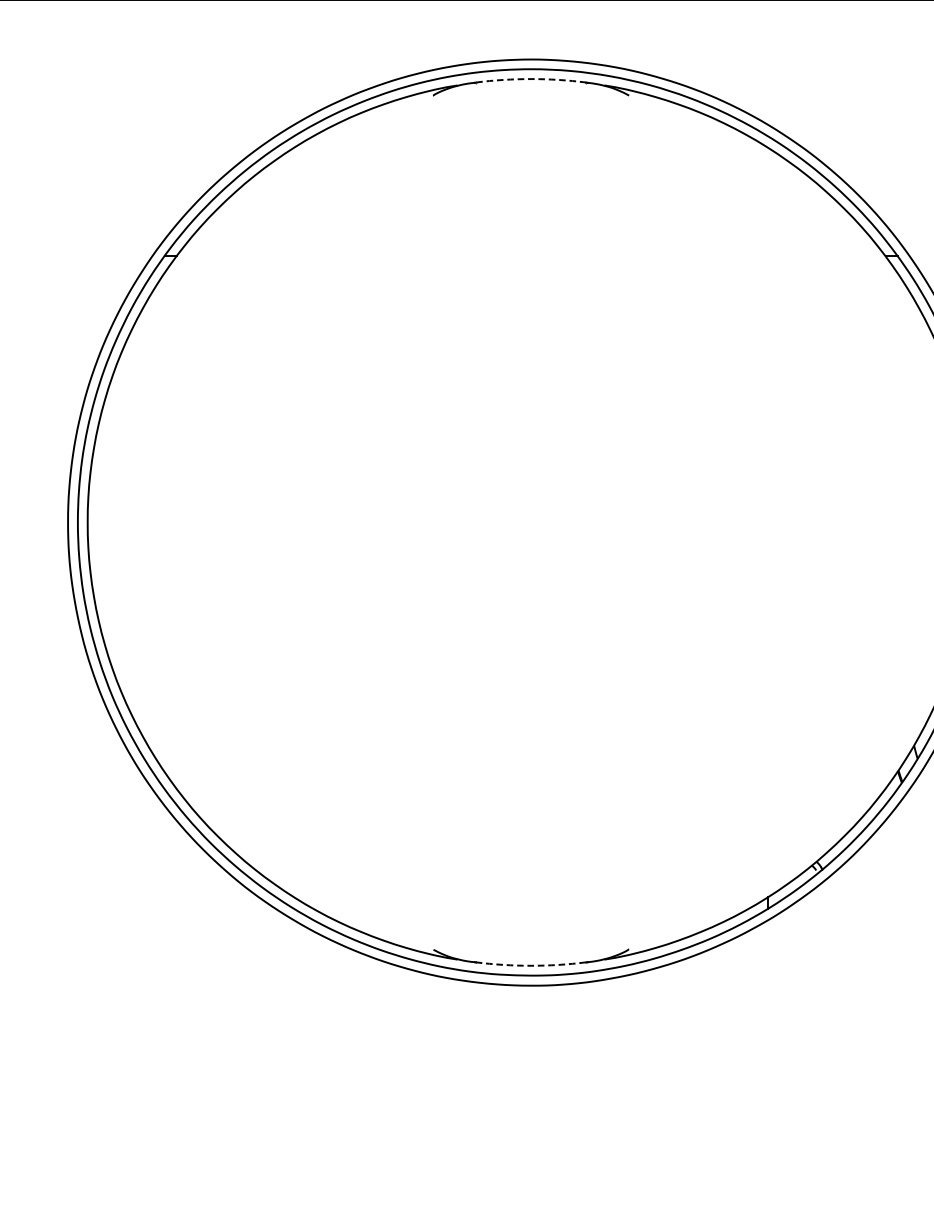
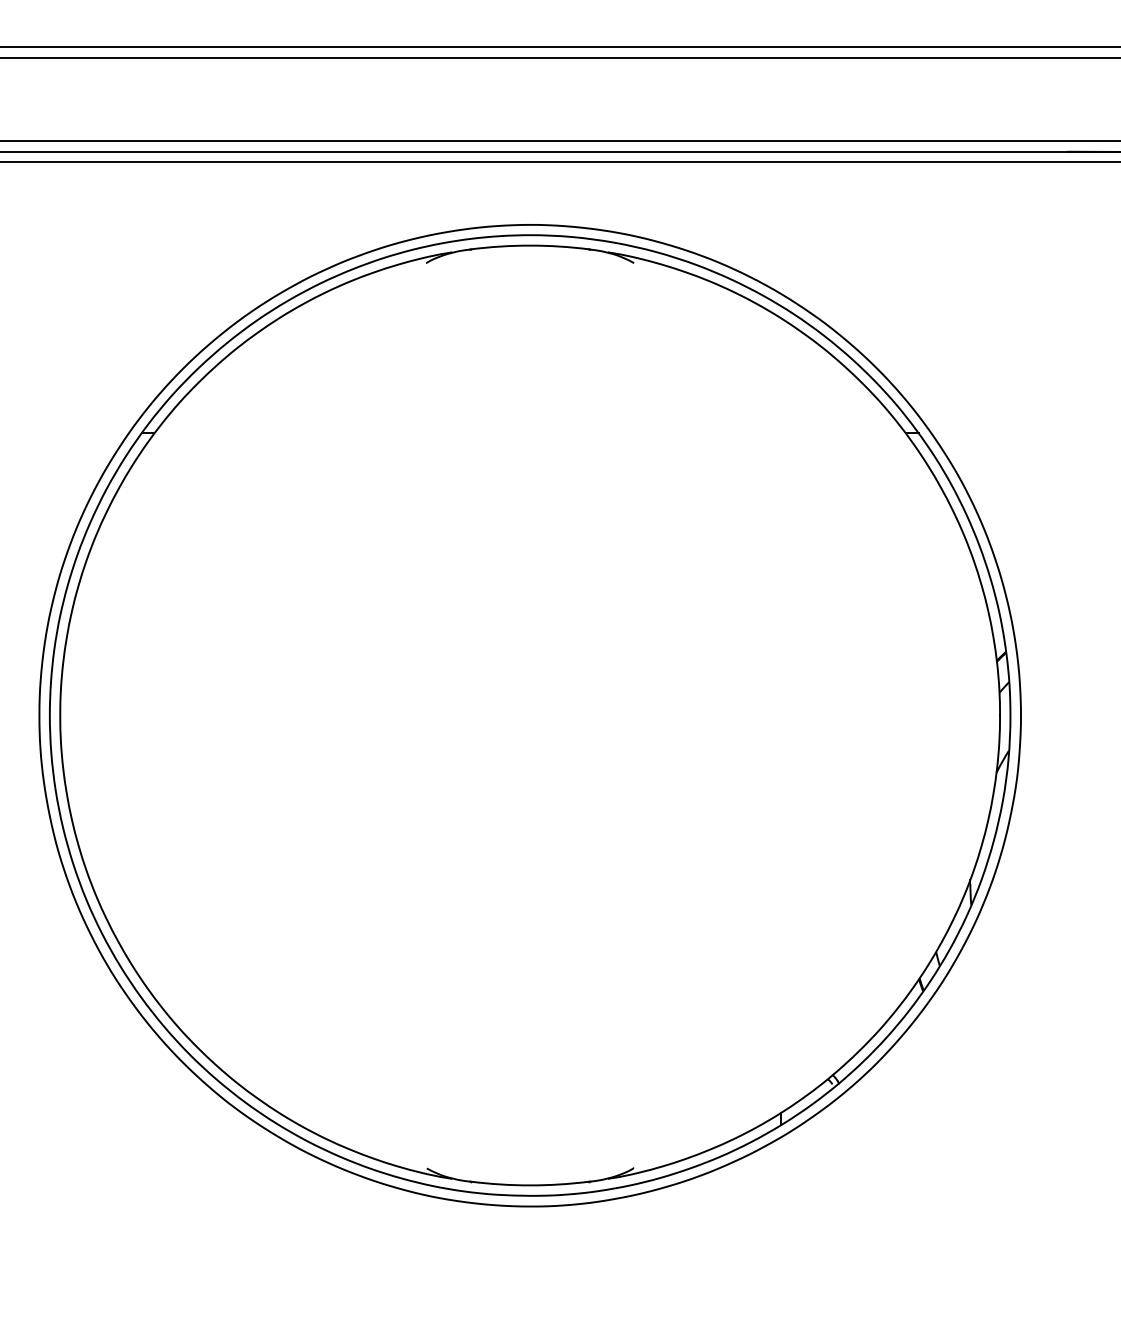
arc: (531, 78) -> (530, 245), dashed -> solid
arc: (531, 965) -> (530, 1185), dashed -> solid

